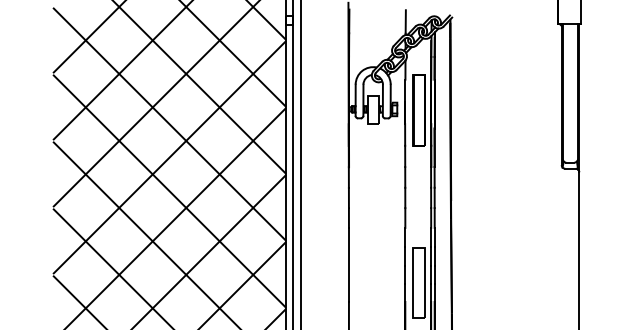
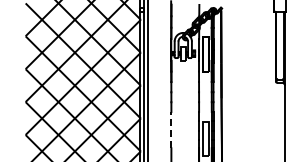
line: (349, 263) -> (171, 129), solid -> dashed

